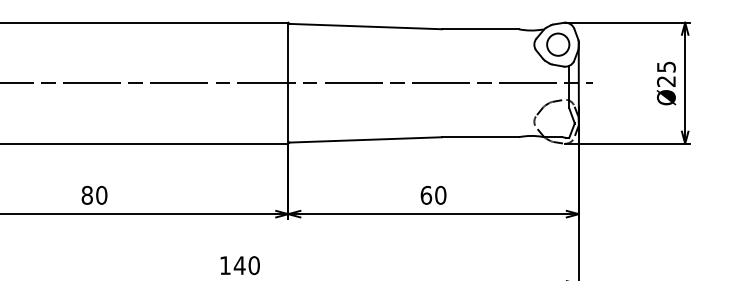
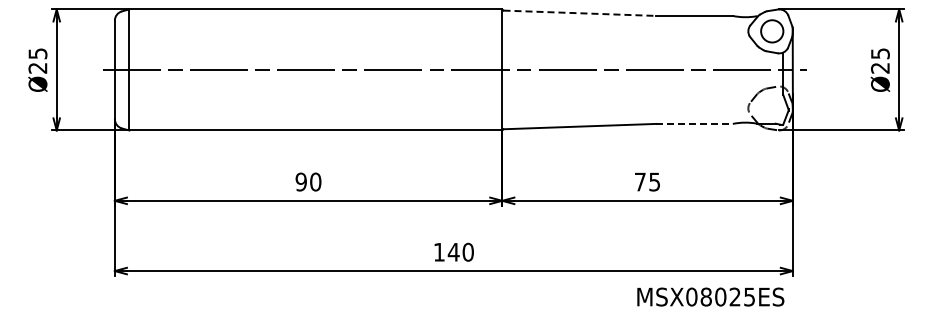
line: (366, 26) -> (580, 13), solid -> dashed
line: (480, 136) -> (694, 123), solid -> dashed
text: (86, 194) -> (300, 181), 80 -> 90
text: (433, 194) -> (647, 181), 60 -> 75

